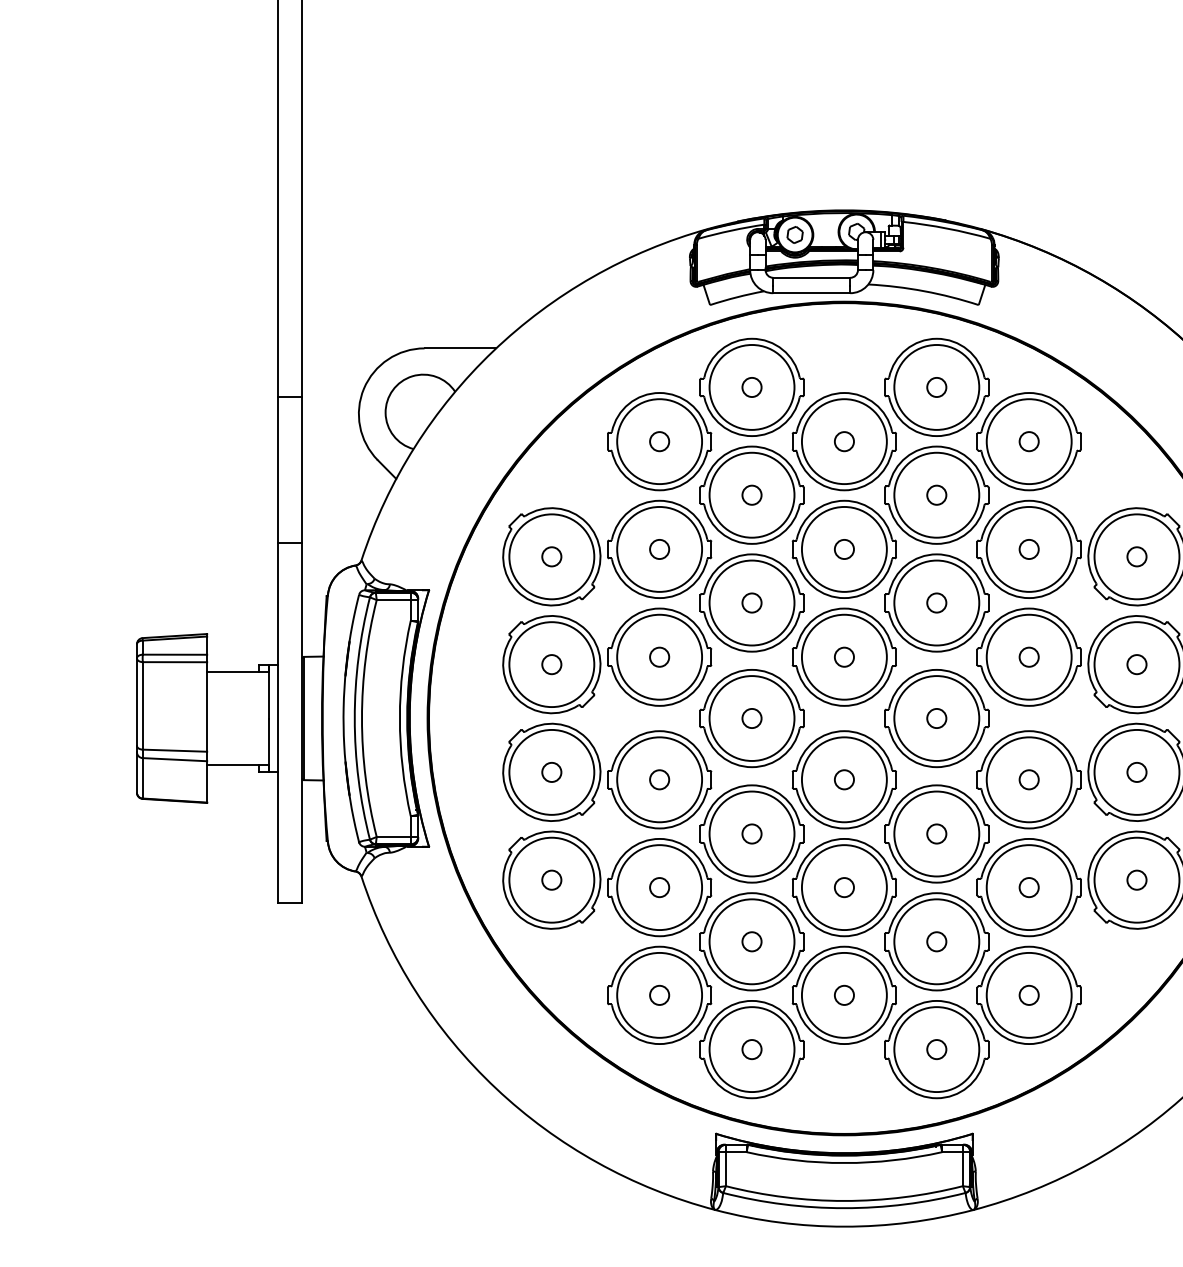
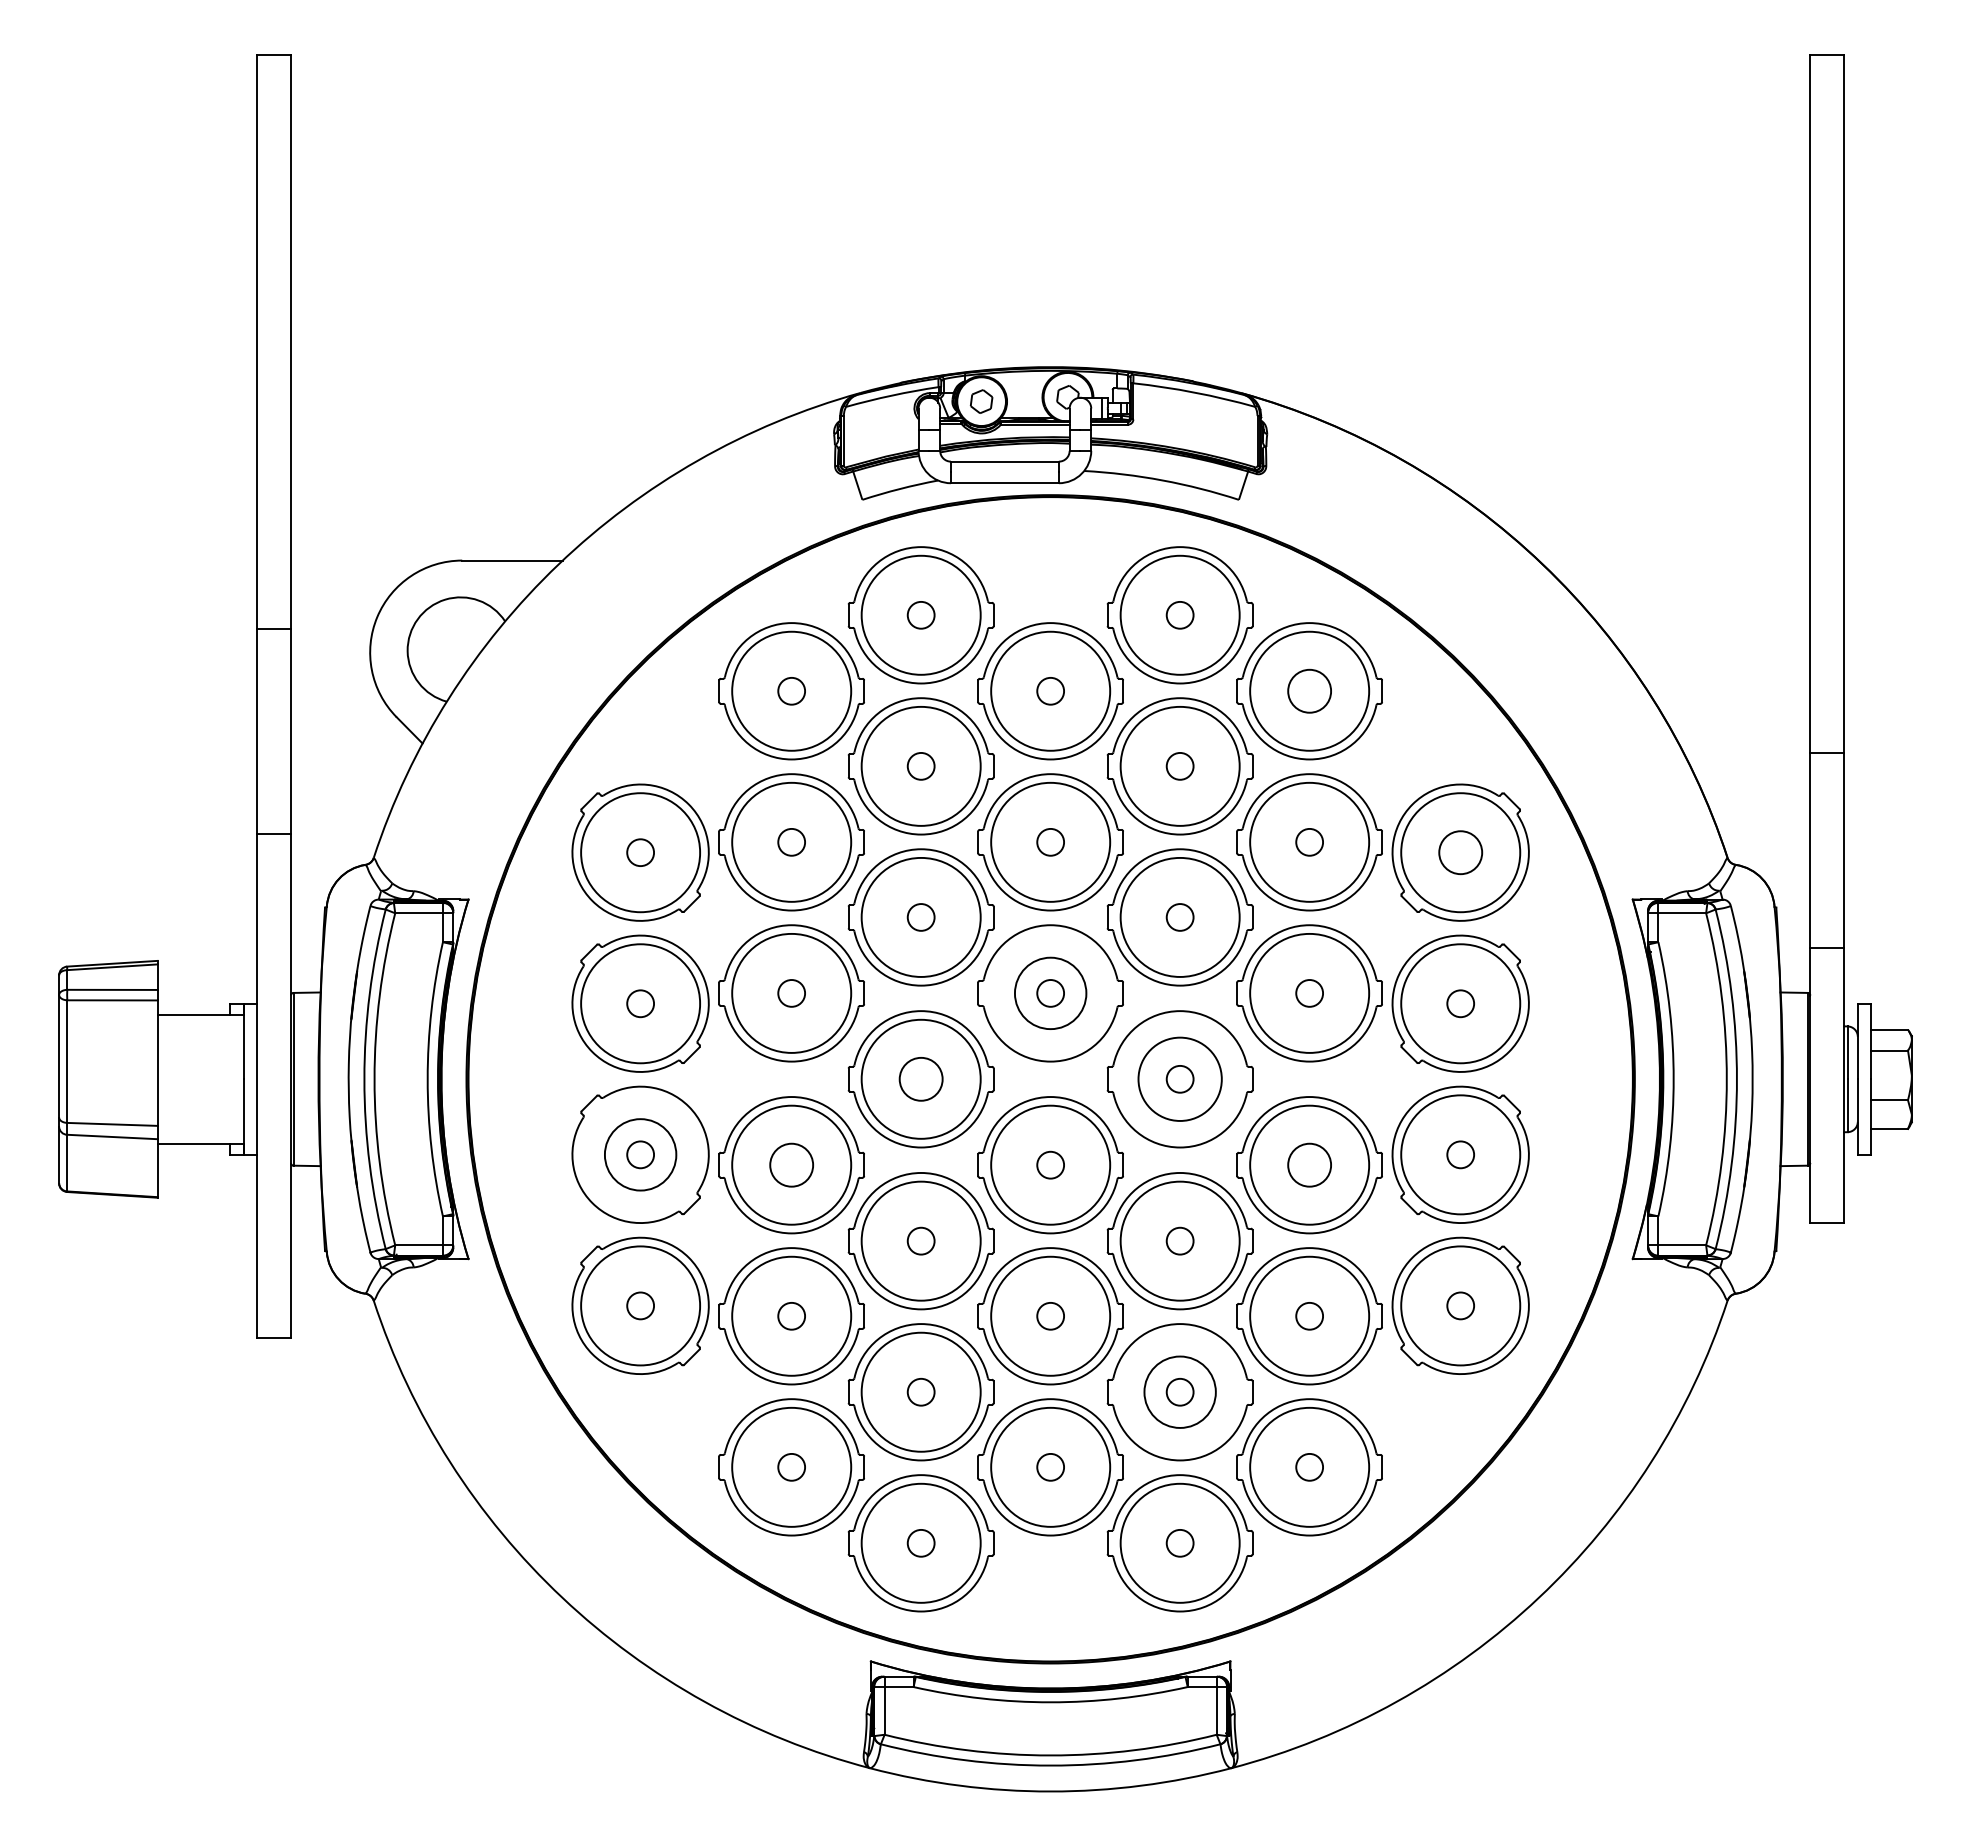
circle: (1029, 441) -> (1309, 690), size x1.6
circle: (1136, 556) -> (1460, 852), size x1.6
circle: (844, 656) -> (1050, 992), size x0.6
circle: (751, 717) -> (920, 1078), size x1.6
circle: (936, 717) -> (1179, 1078), size x0.7
circle: (551, 772) -> (640, 1154), size x0.6
circle: (659, 779) -> (791, 1164), size x1.6
circle: (1029, 779) -> (1309, 1164), size x1.6
circle: (936, 941) -> (1179, 1391), size x0.6

